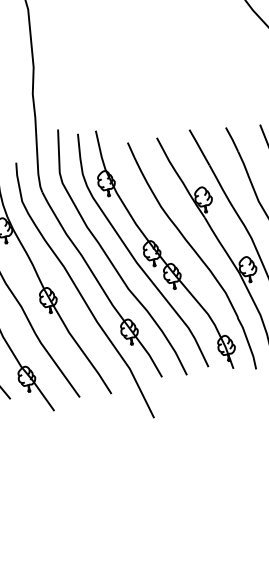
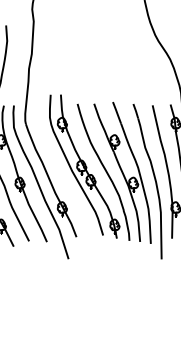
curve: (111, 259) -> (58, 167), removed

